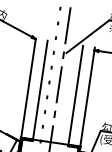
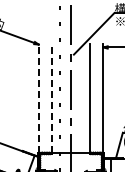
line: (28, 88) -> (38, 98), solid -> dashed
line: (40, 90) -> (51, 98), solid -> dashed

